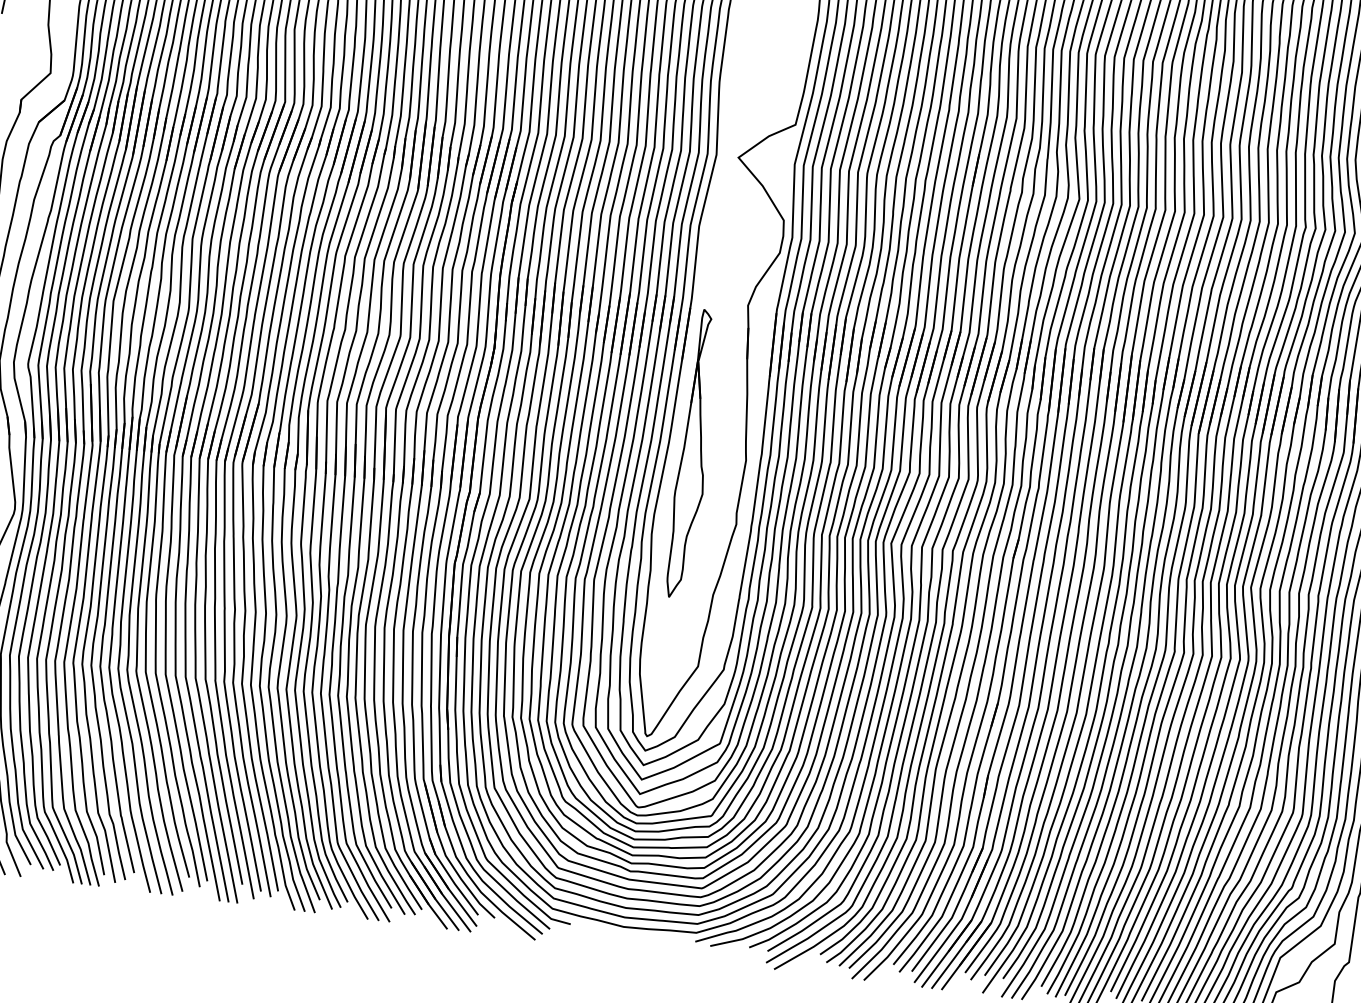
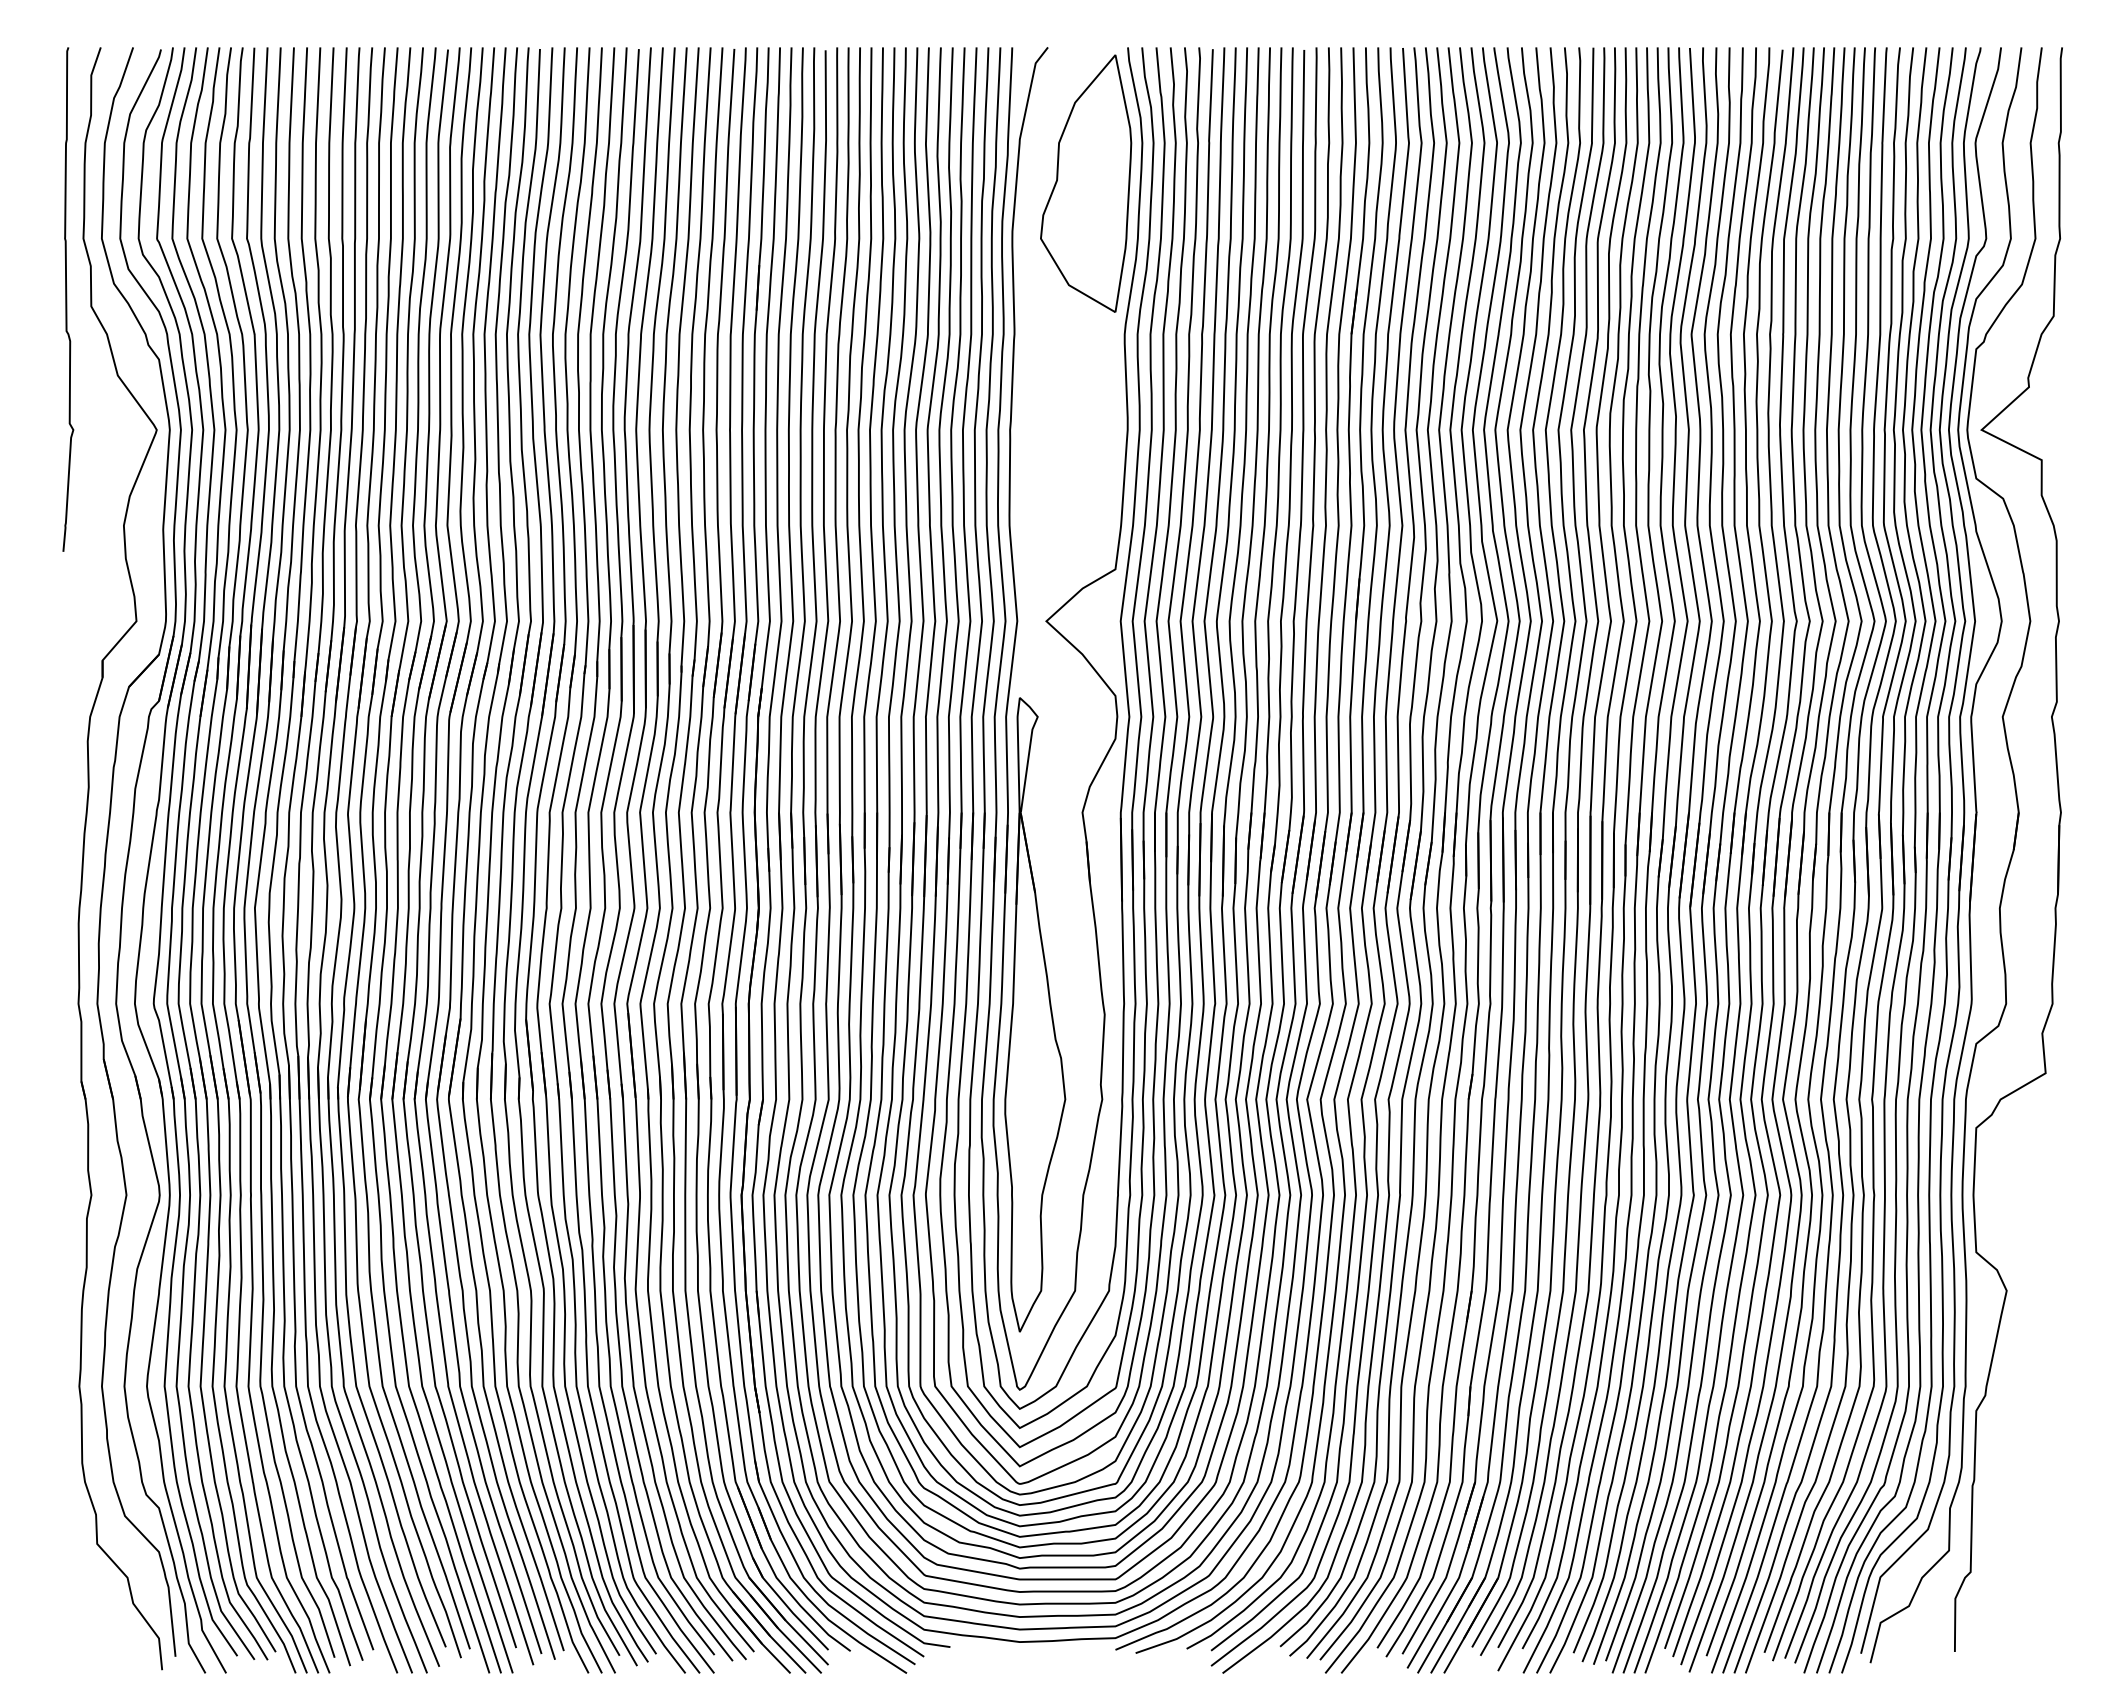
part: (693, 453) -> (1035, 1014), size x1.67

